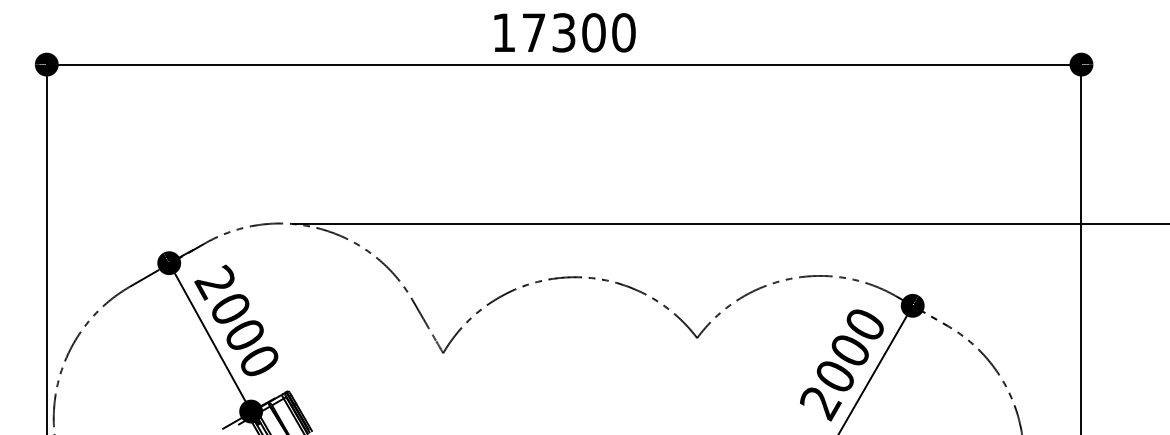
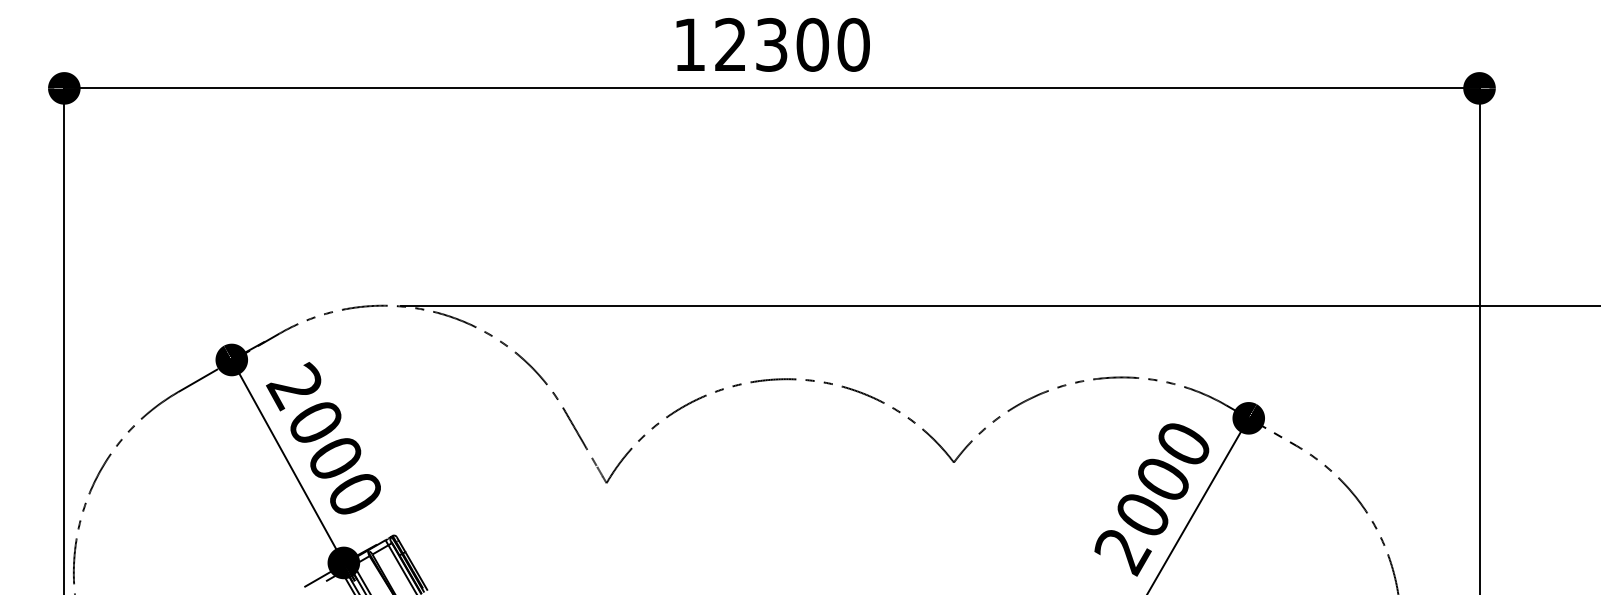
text: (533, 32) -> (730, 44), 17300 -> 12300

